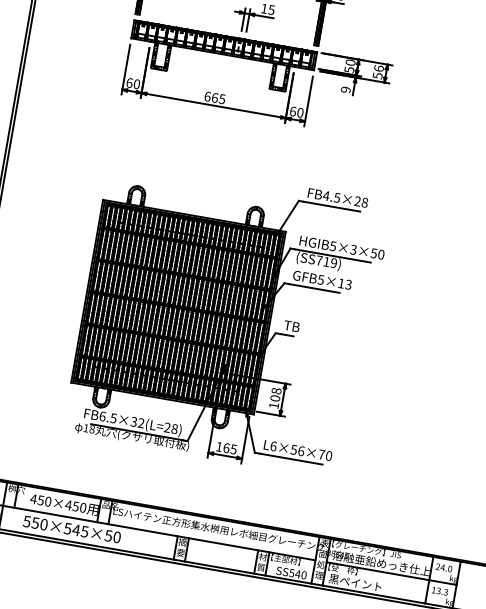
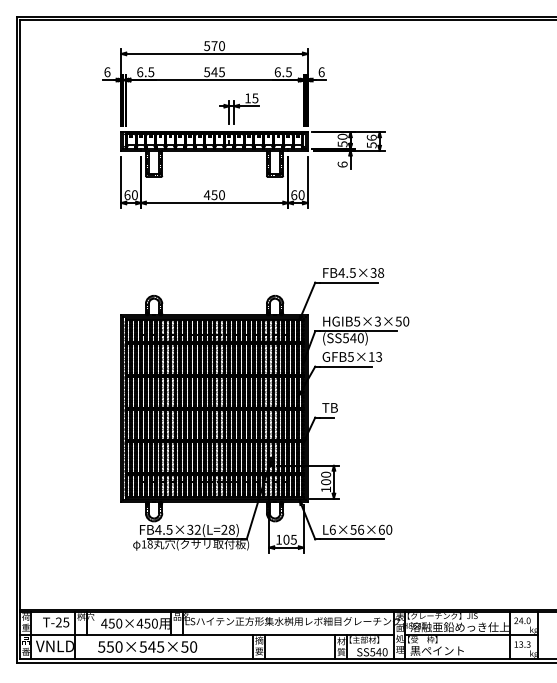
text: (345, 89) -> (342, 164), 9 -> 6
text: (213, 98) -> (213, 195), 665 -> 450
text: (357, 201) -> (373, 273), FB4.5×28 -> FB4.5×38
text: (326, 262) -> (353, 338), (SS719) -> (SS540)
text: (276, 390) -> (326, 474), 108 -> 100
text: (102, 416) -> (158, 529), FB6.5×32(L=28) -> FB4.5×32(L=28)
text: (226, 447) -> (286, 539), 165 -> 105
text: (321, 454) -> (381, 529), L6×56×70 -> L6×56×60

